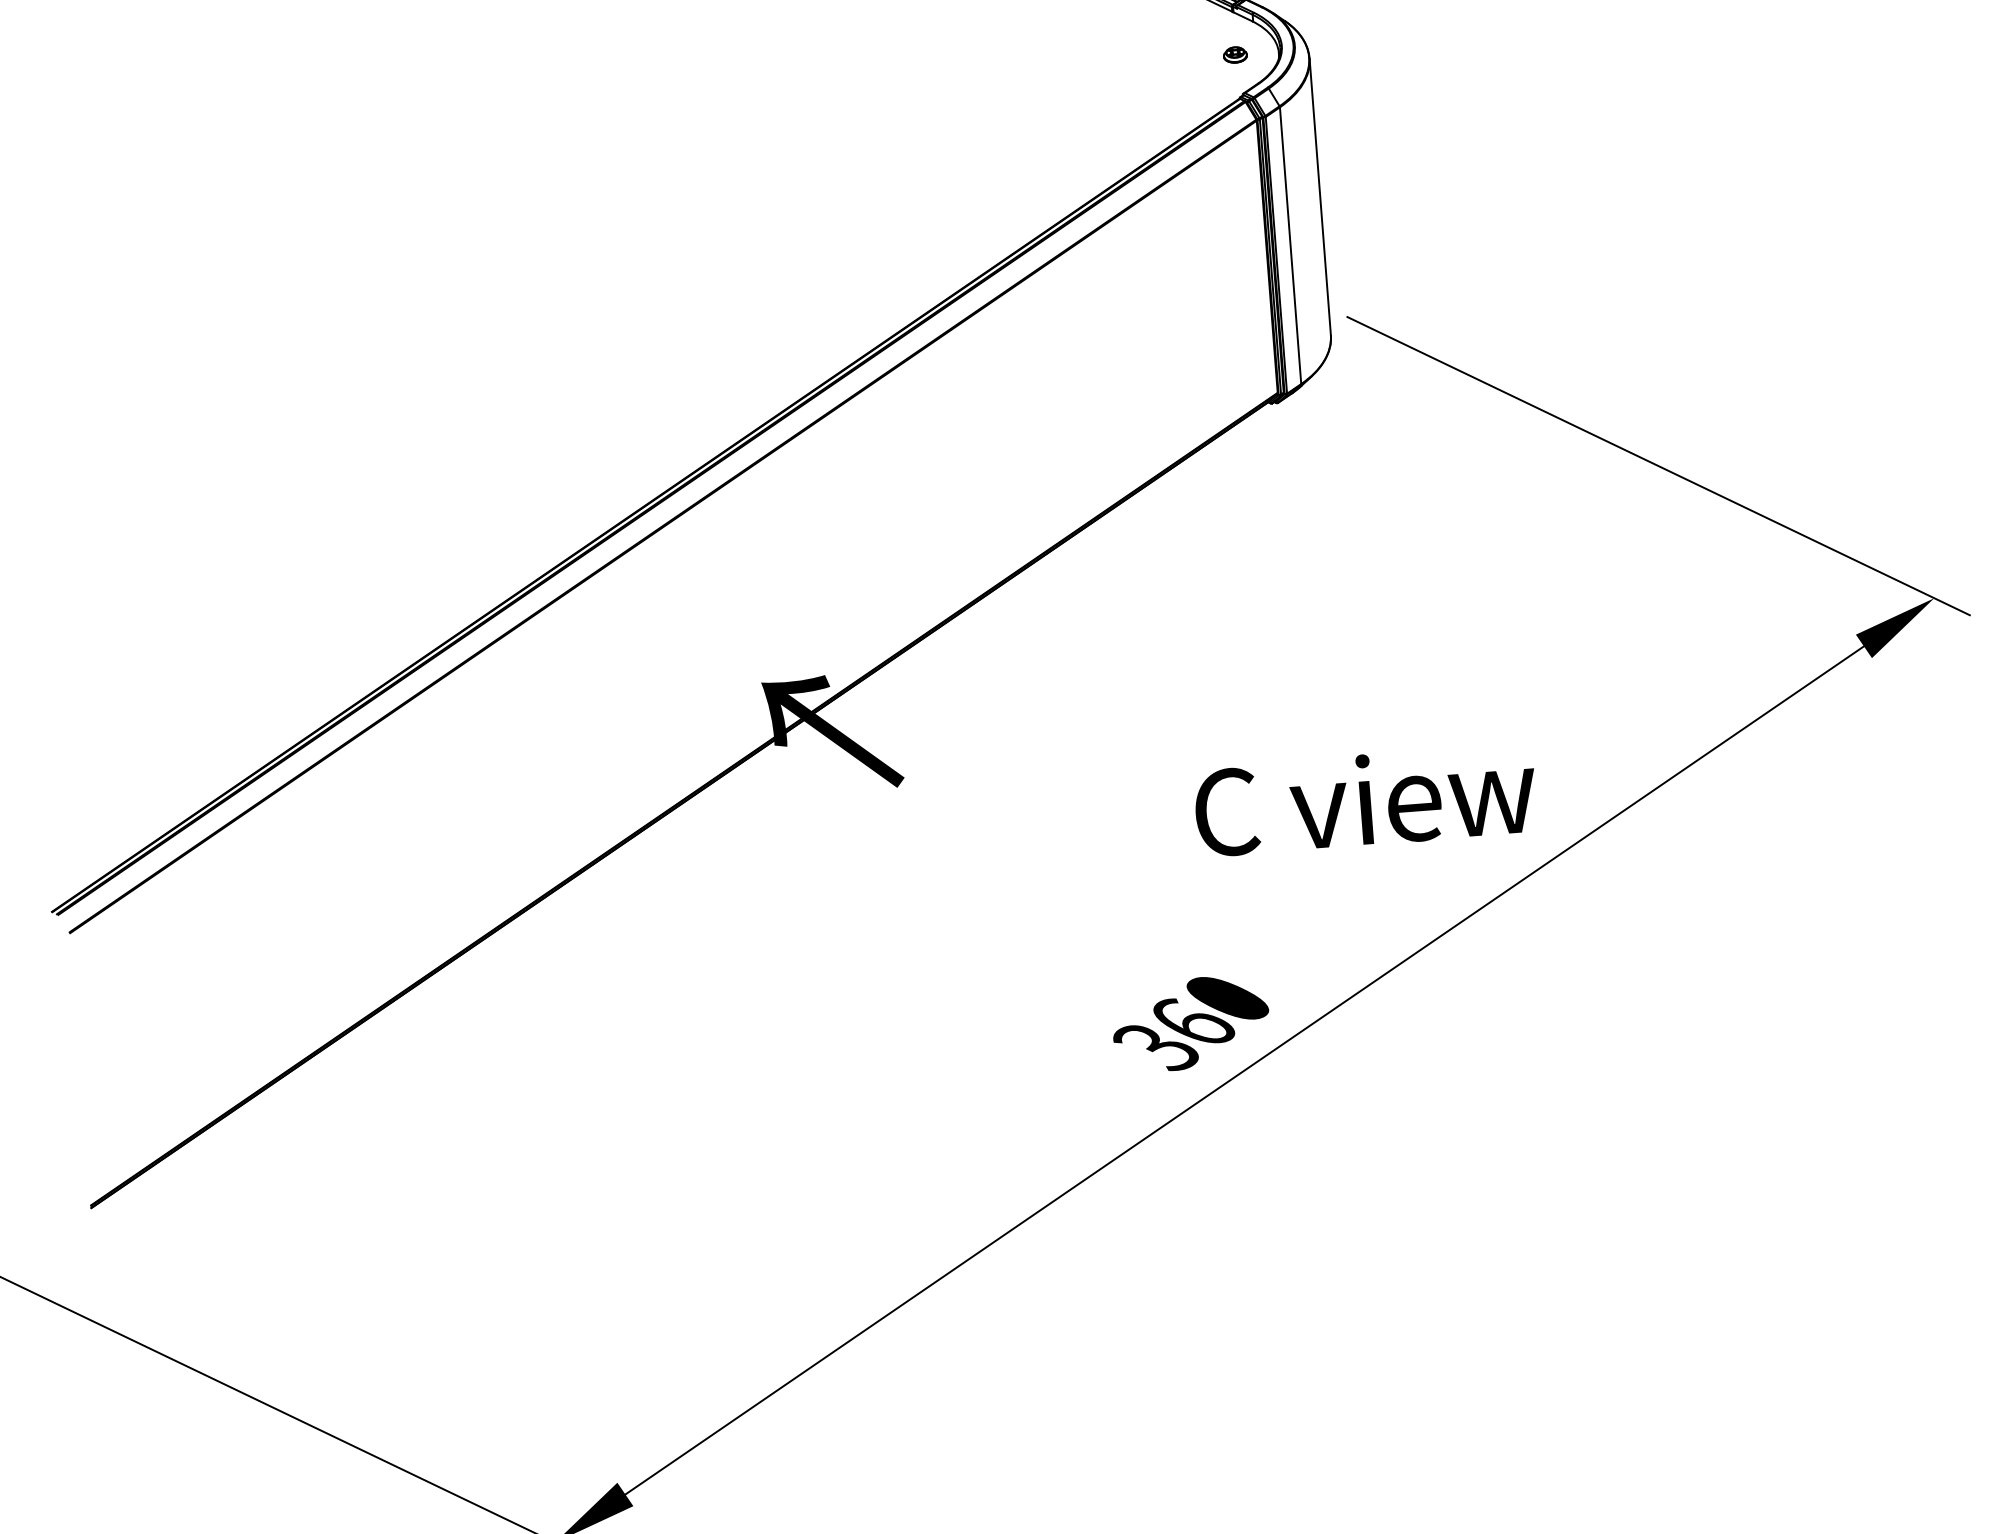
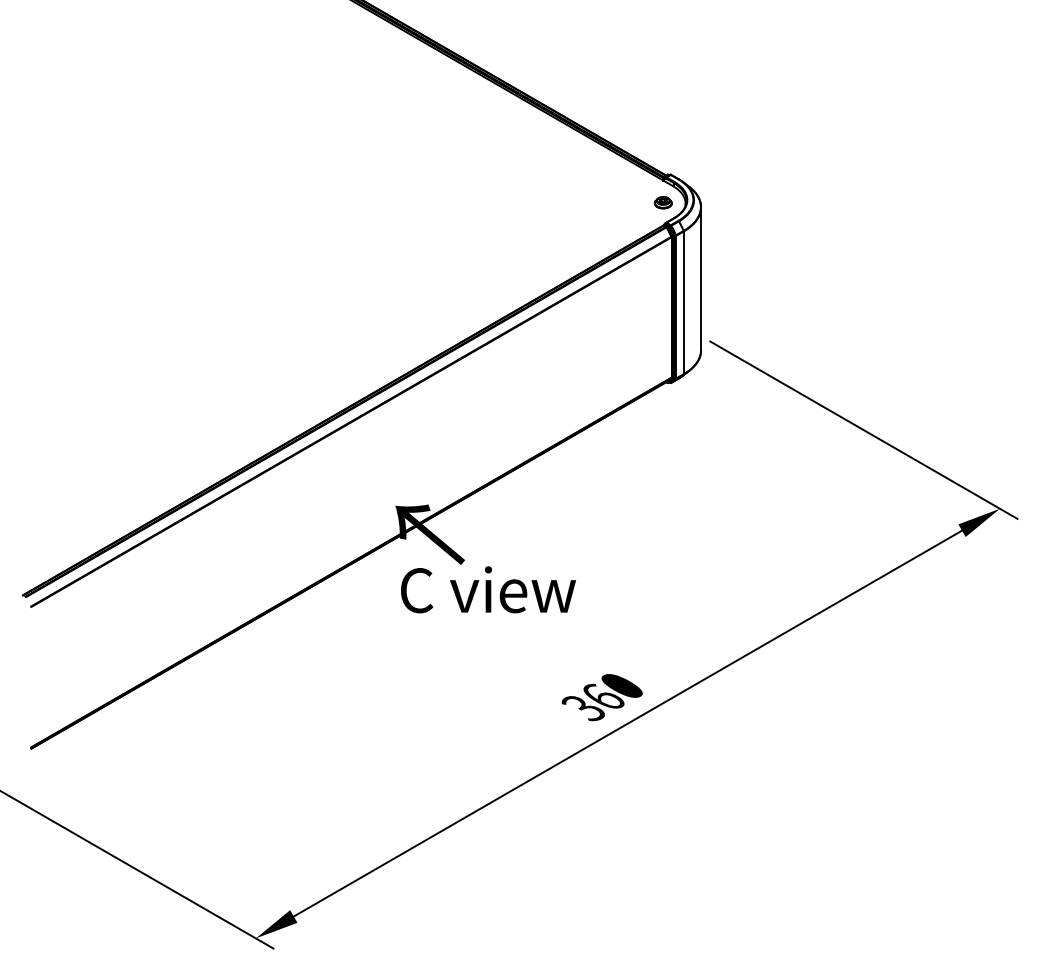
part: (1233, 54) -> (662, 202), size x1.43
text: (1365, 799) -> (488, 589), moved

